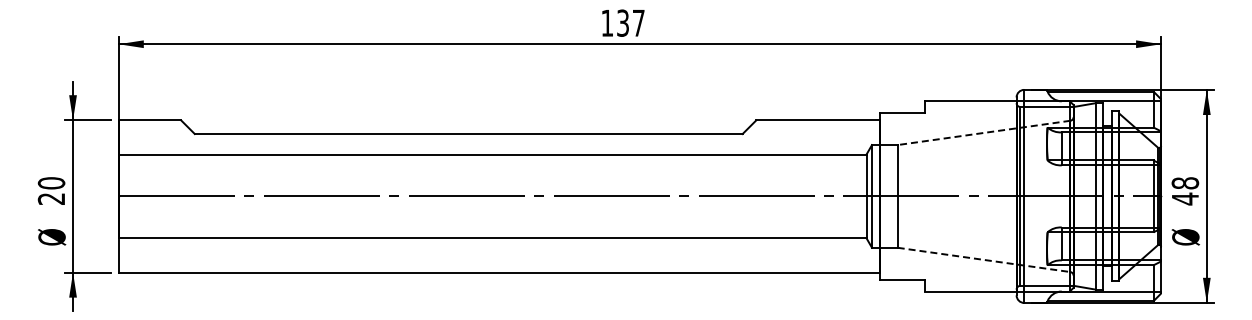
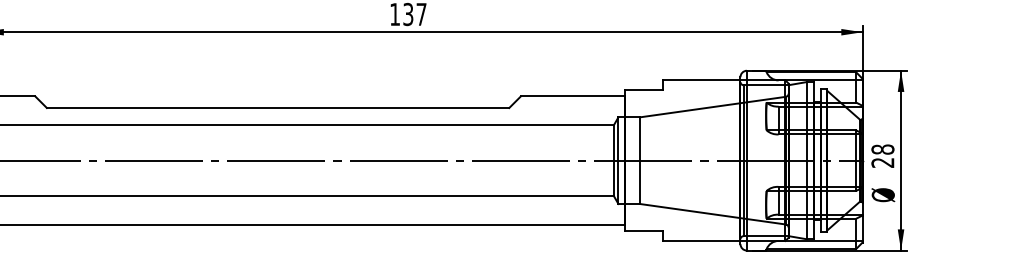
line: (983, 132) -> (712, 106), dashed -> solid
text: (1184, 198) -> (882, 162), 48 -> 28
line: (984, 259) -> (713, 213), dashed -> solid

